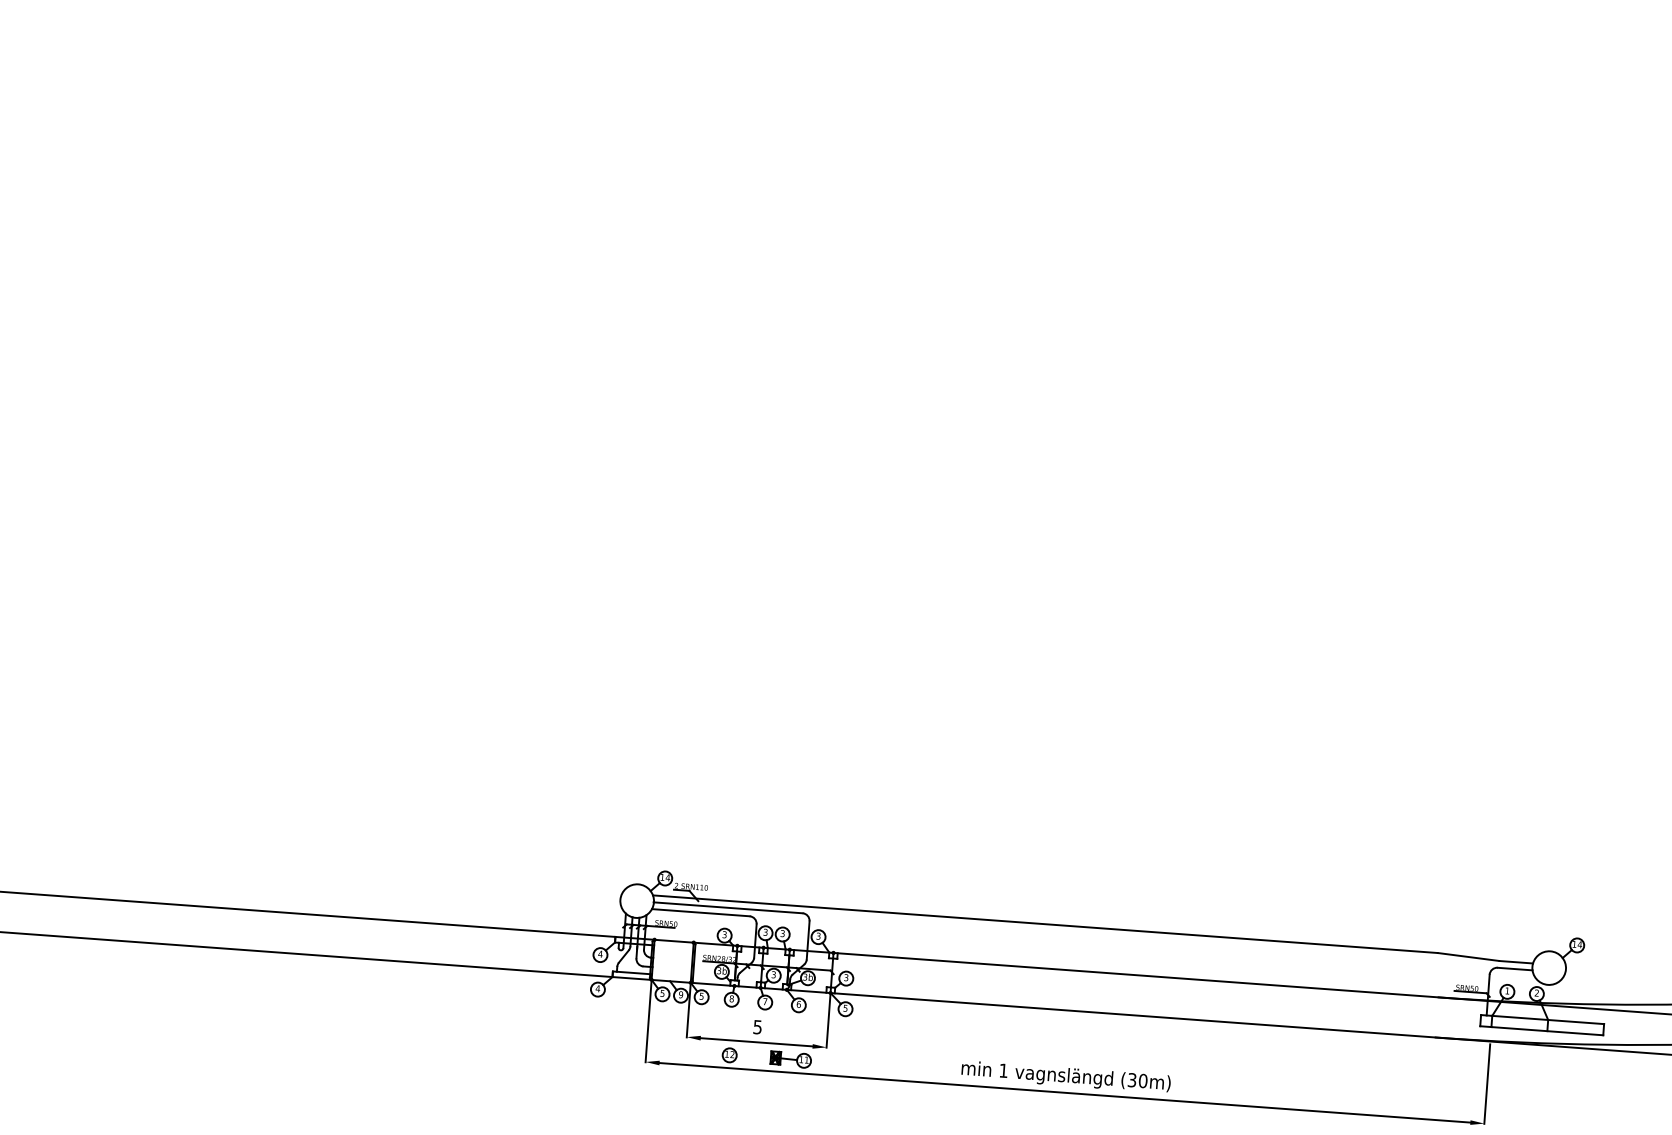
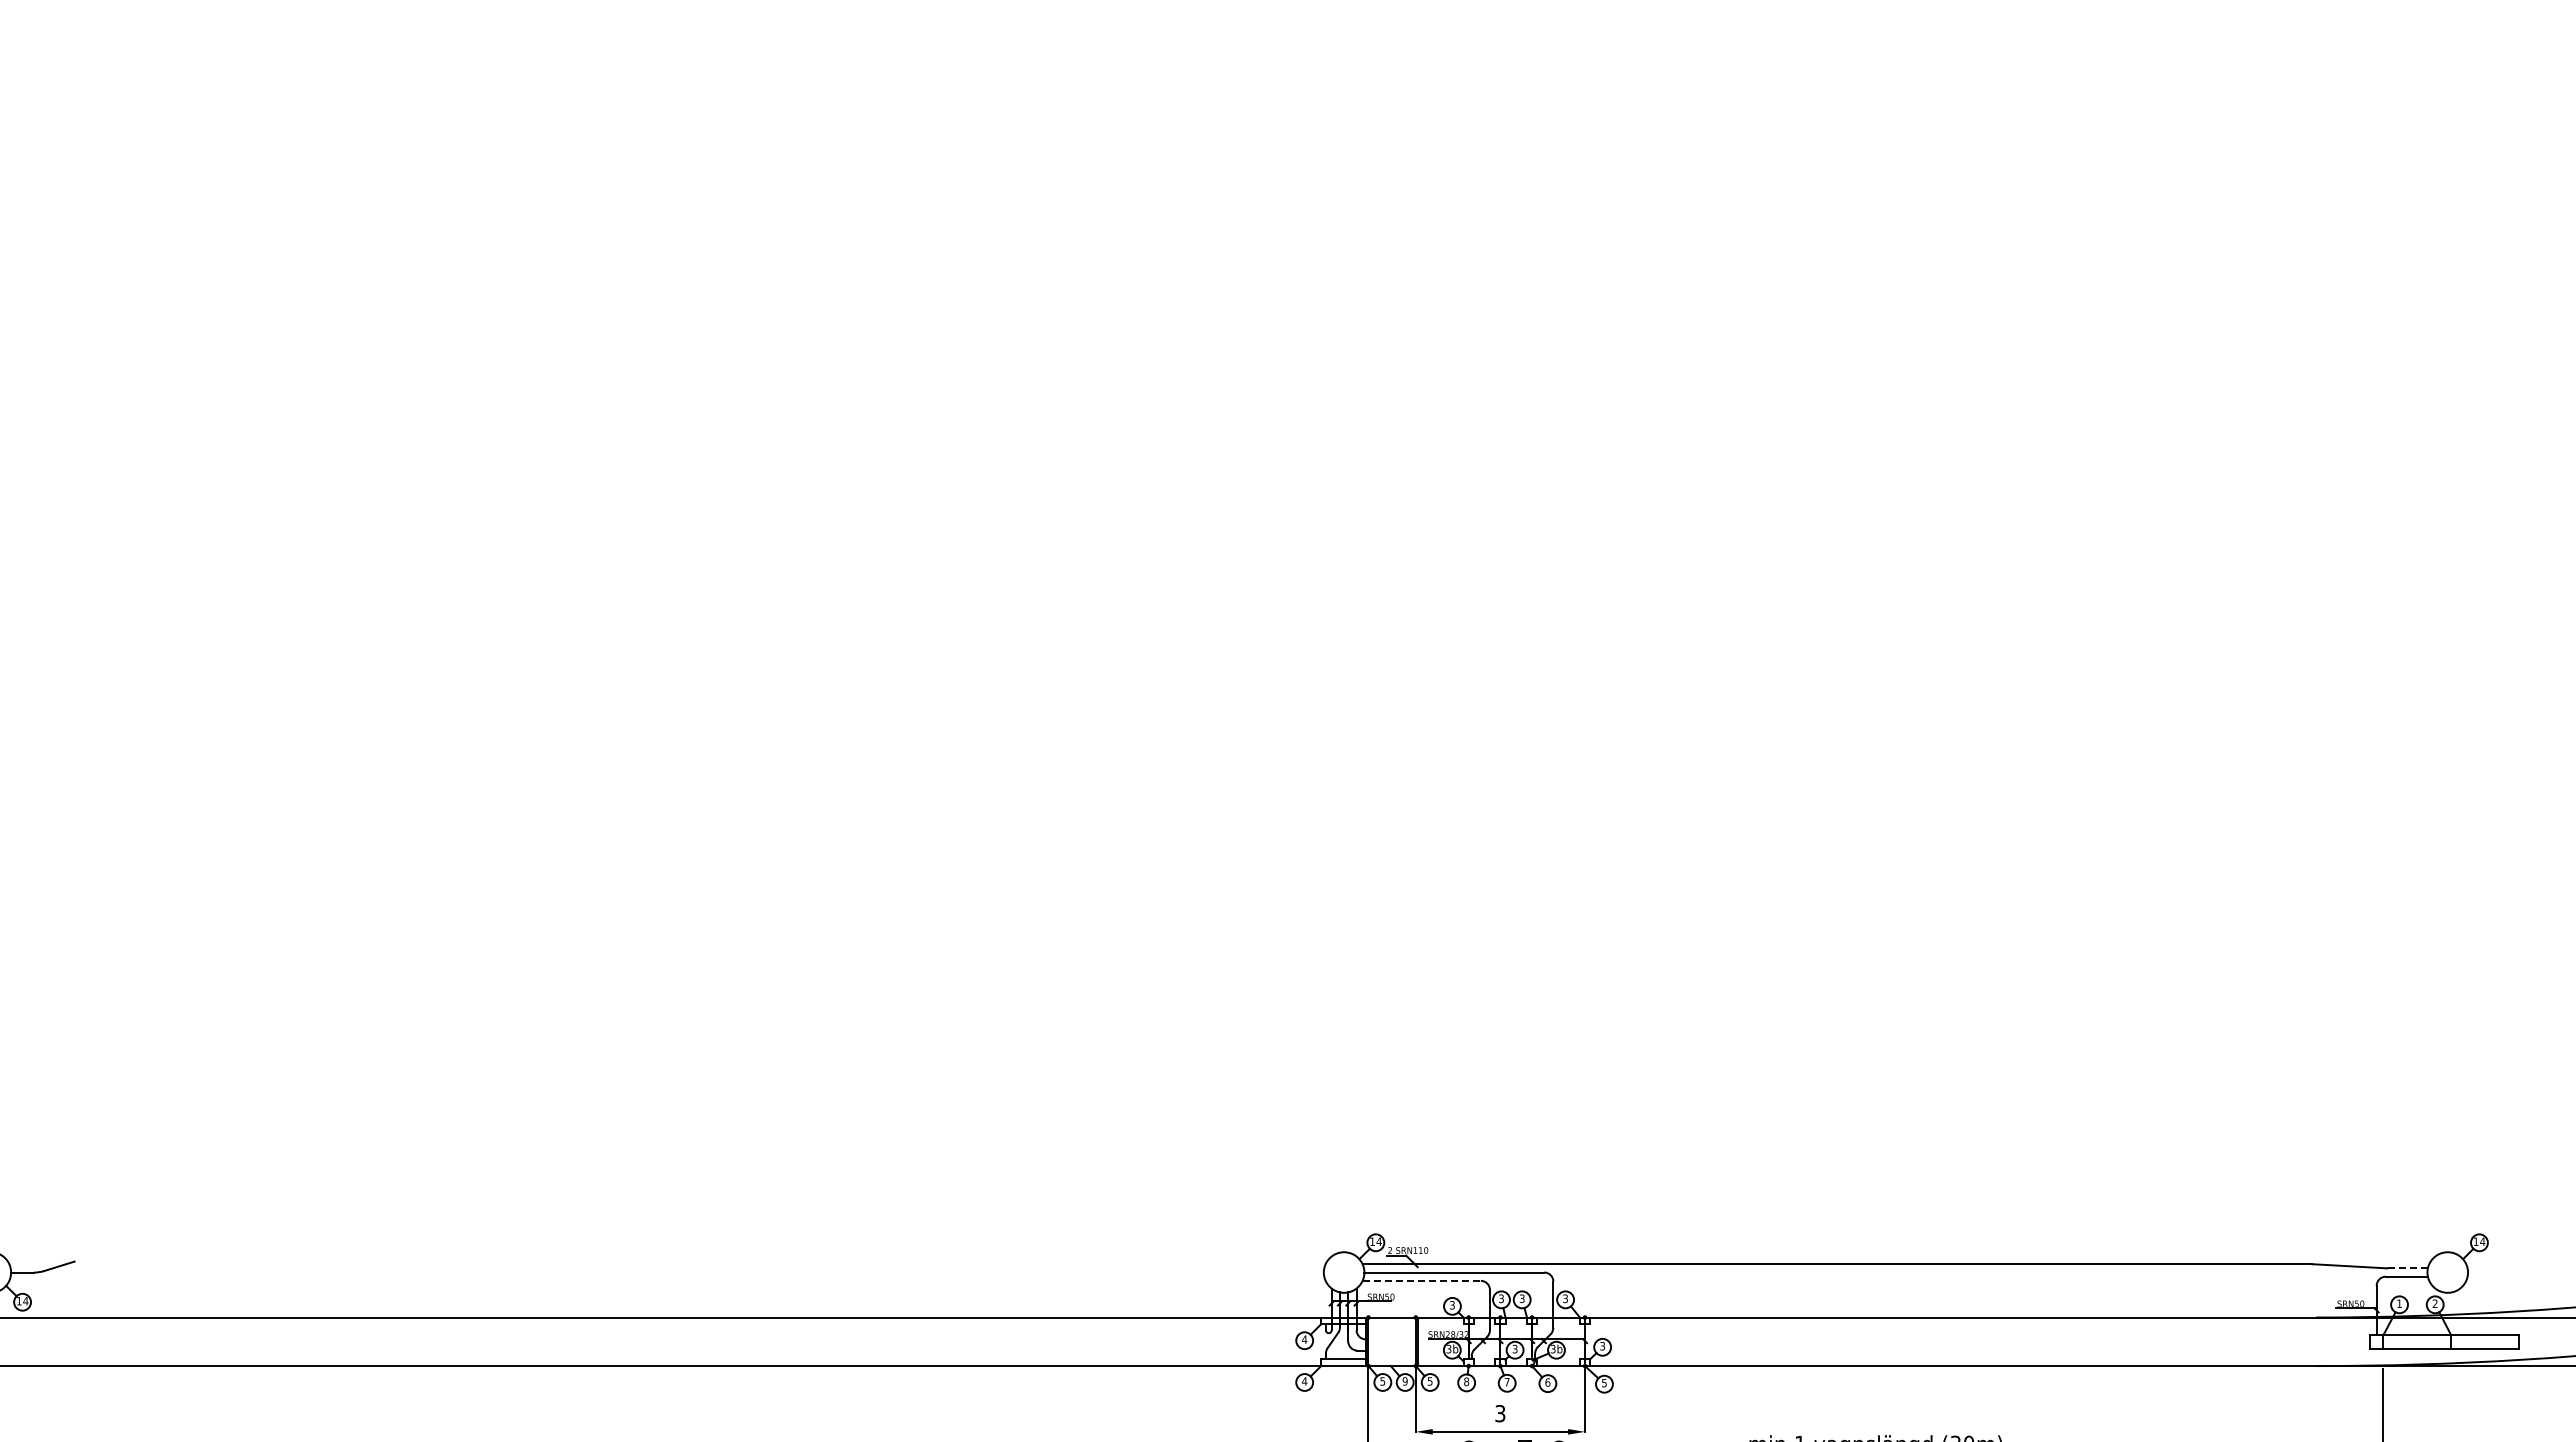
line: (701, 912) -> (1422, 1280), solid -> dashed
line: (1516, 962) -> (2407, 1268), solid -> dashed
text: (757, 1027) -> (1500, 1413), 5 -> 3

